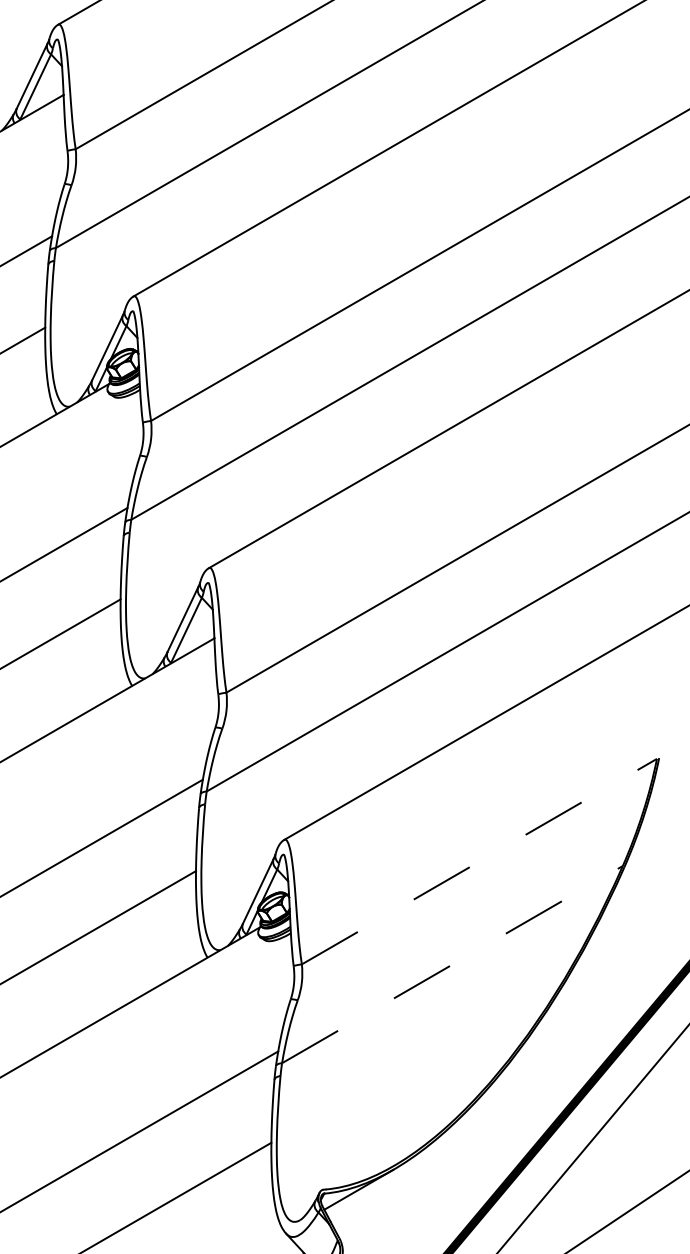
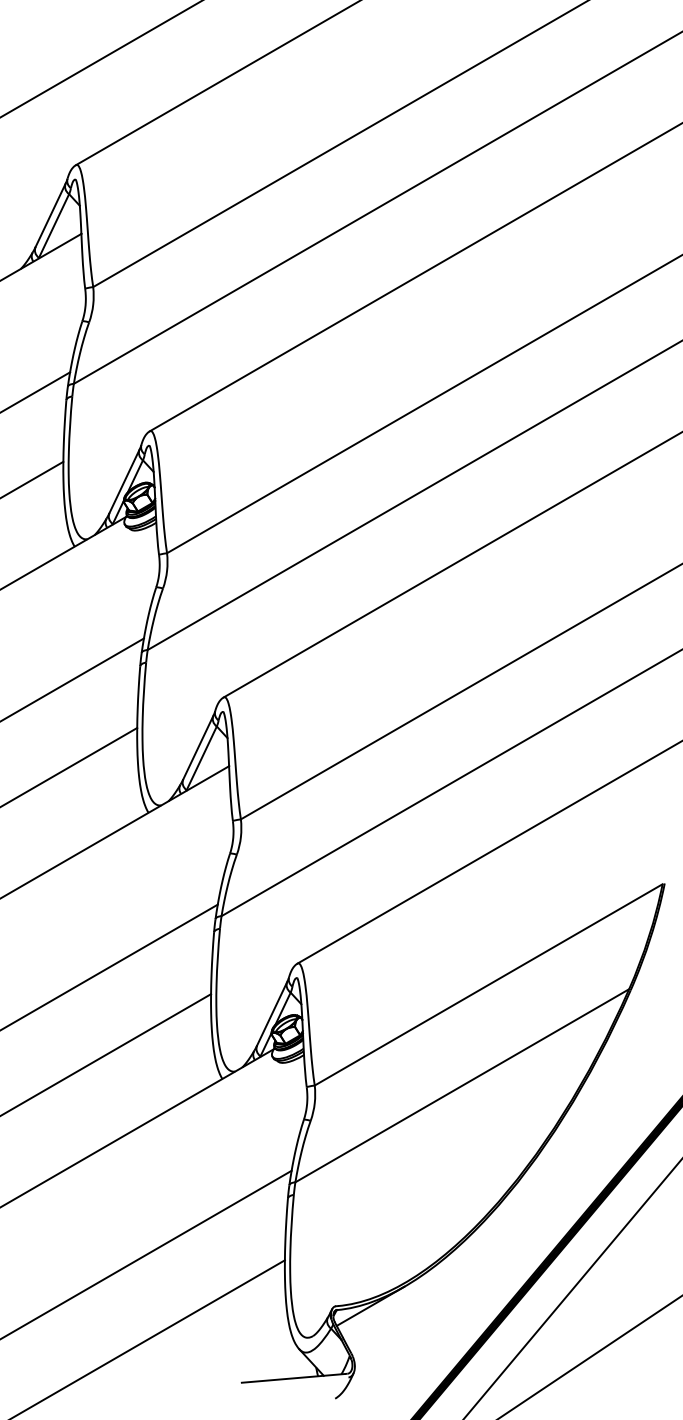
line: (479, 861) -> (488, 984), dashed -> solid
line: (452, 964) -> (462, 1085), dashed -> solid

